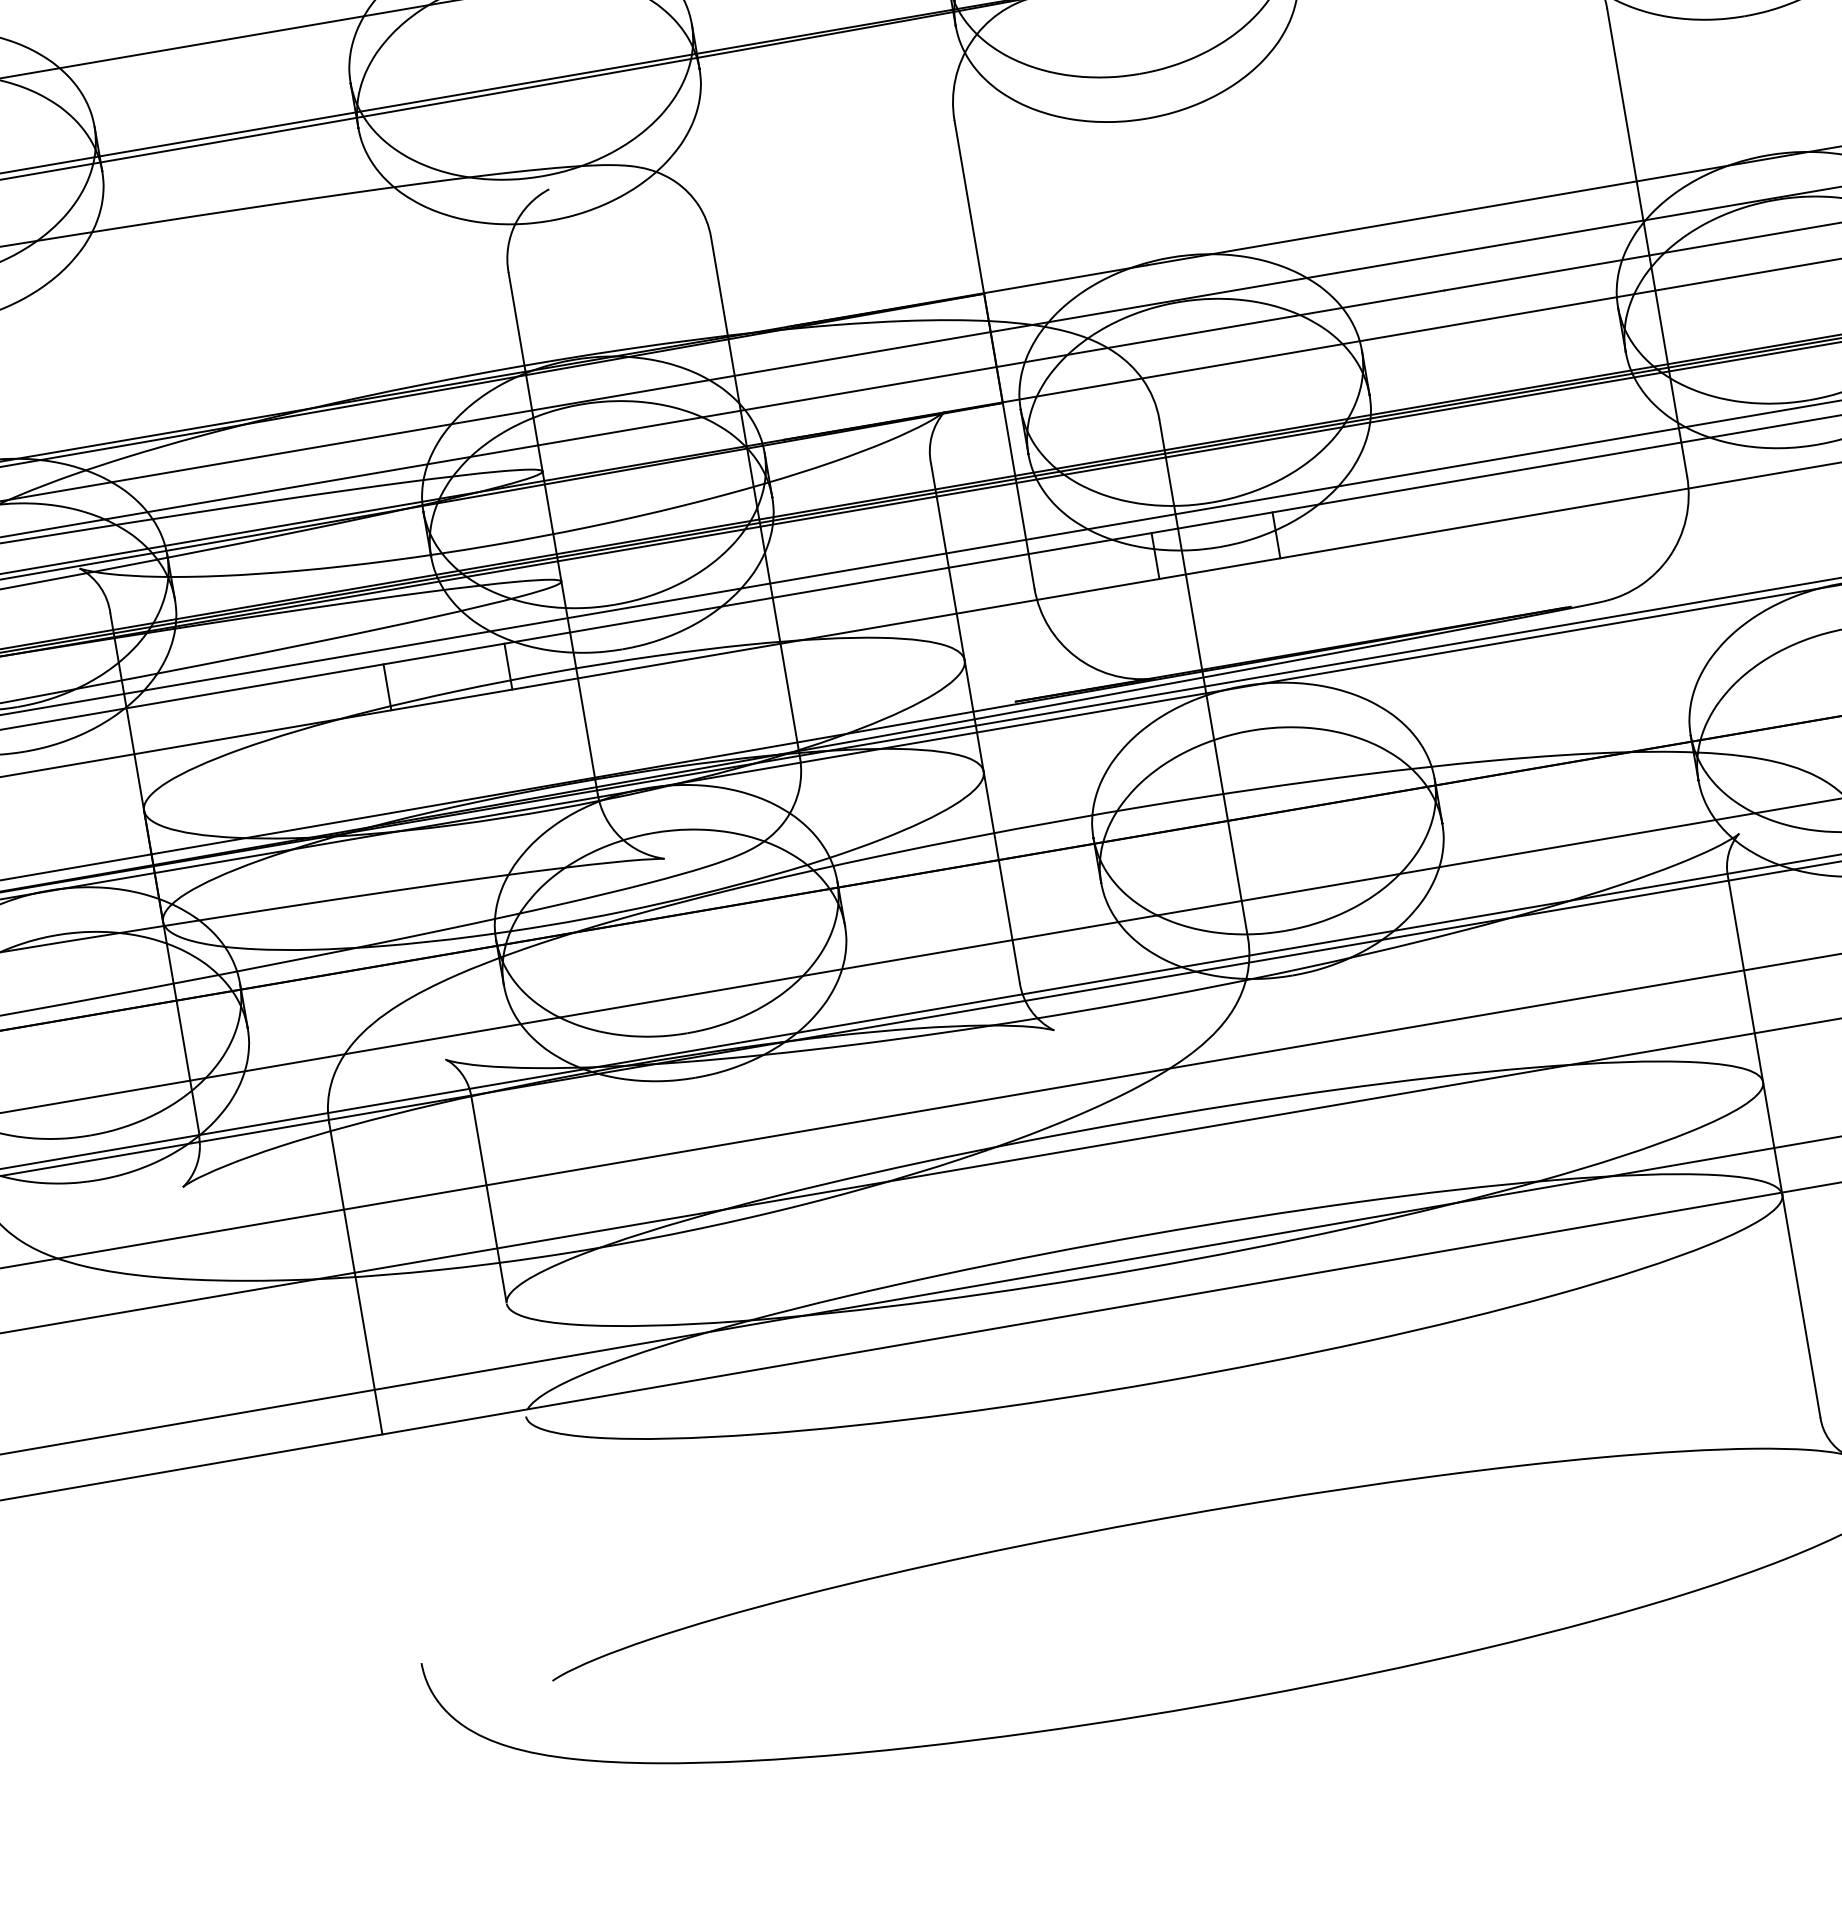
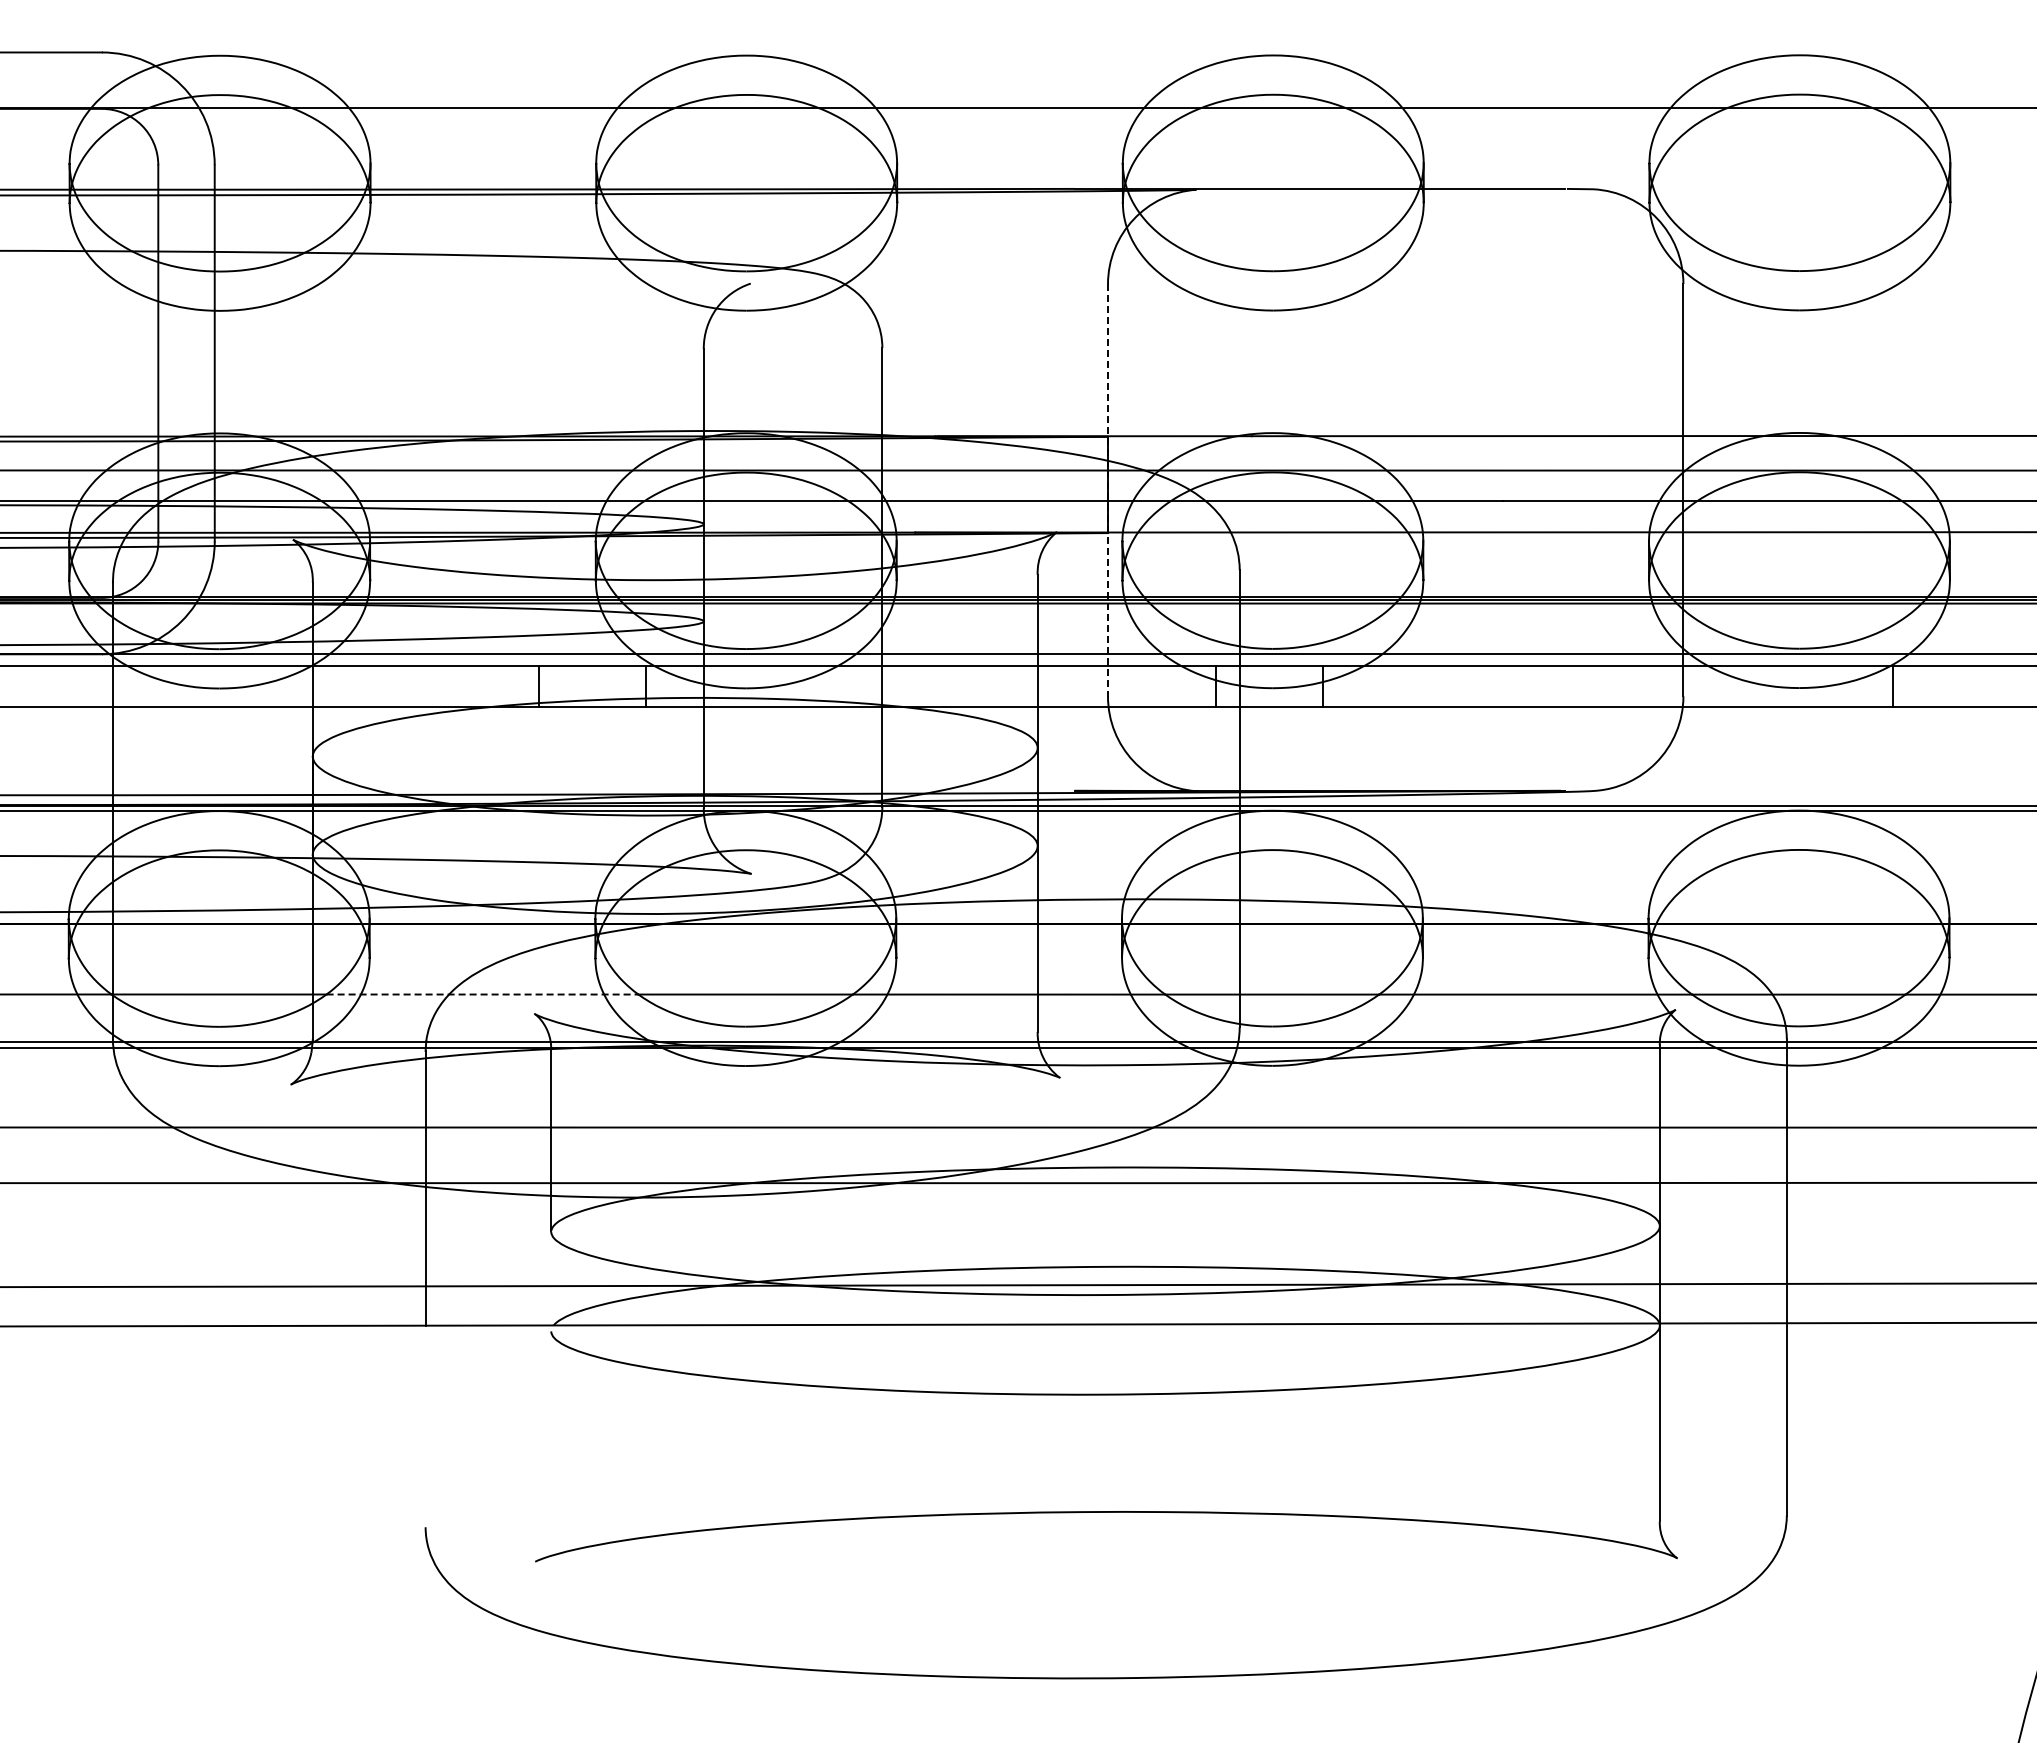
line: (995, 354) -> (1108, 490), solid -> dashed
line: (382, 1047) -> (482, 994), solid -> dashed

